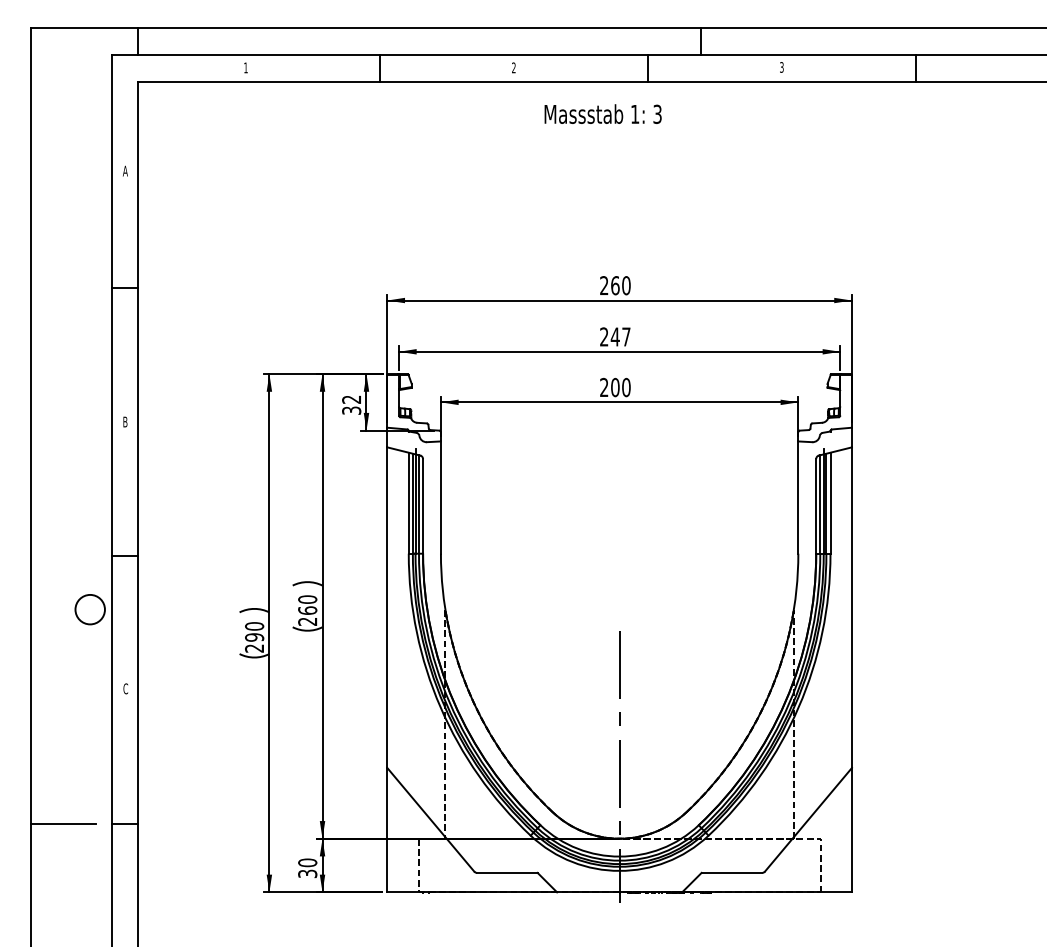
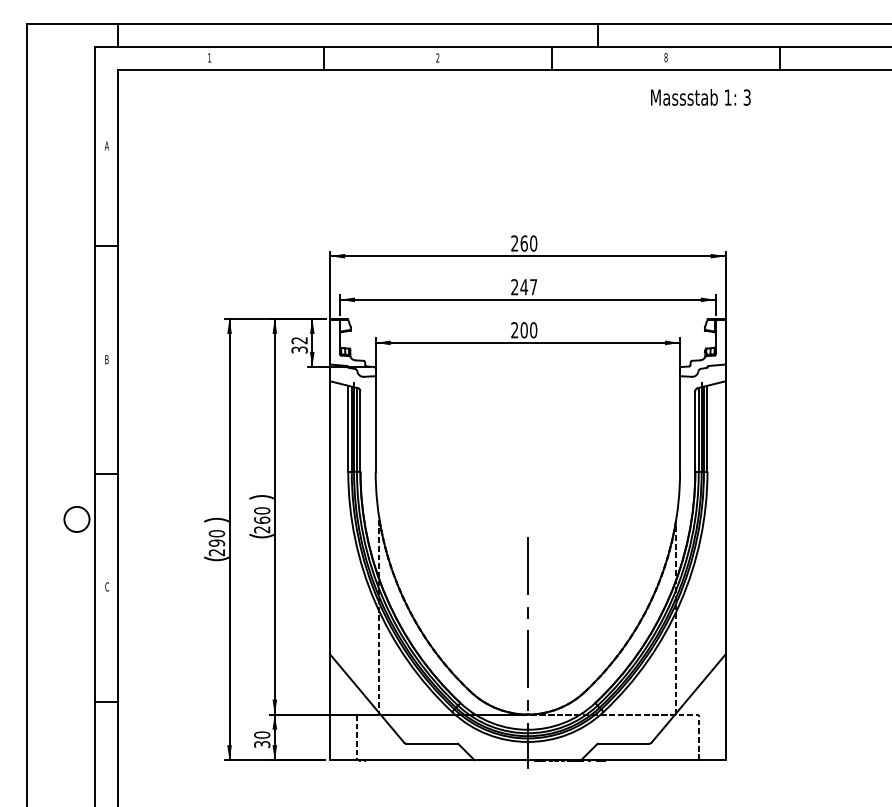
text: (781, 67) -> (665, 57), 3 -> 8
text: (602, 114) -> (700, 97), moved
line: (62, 824) -> (53, 702), removed

